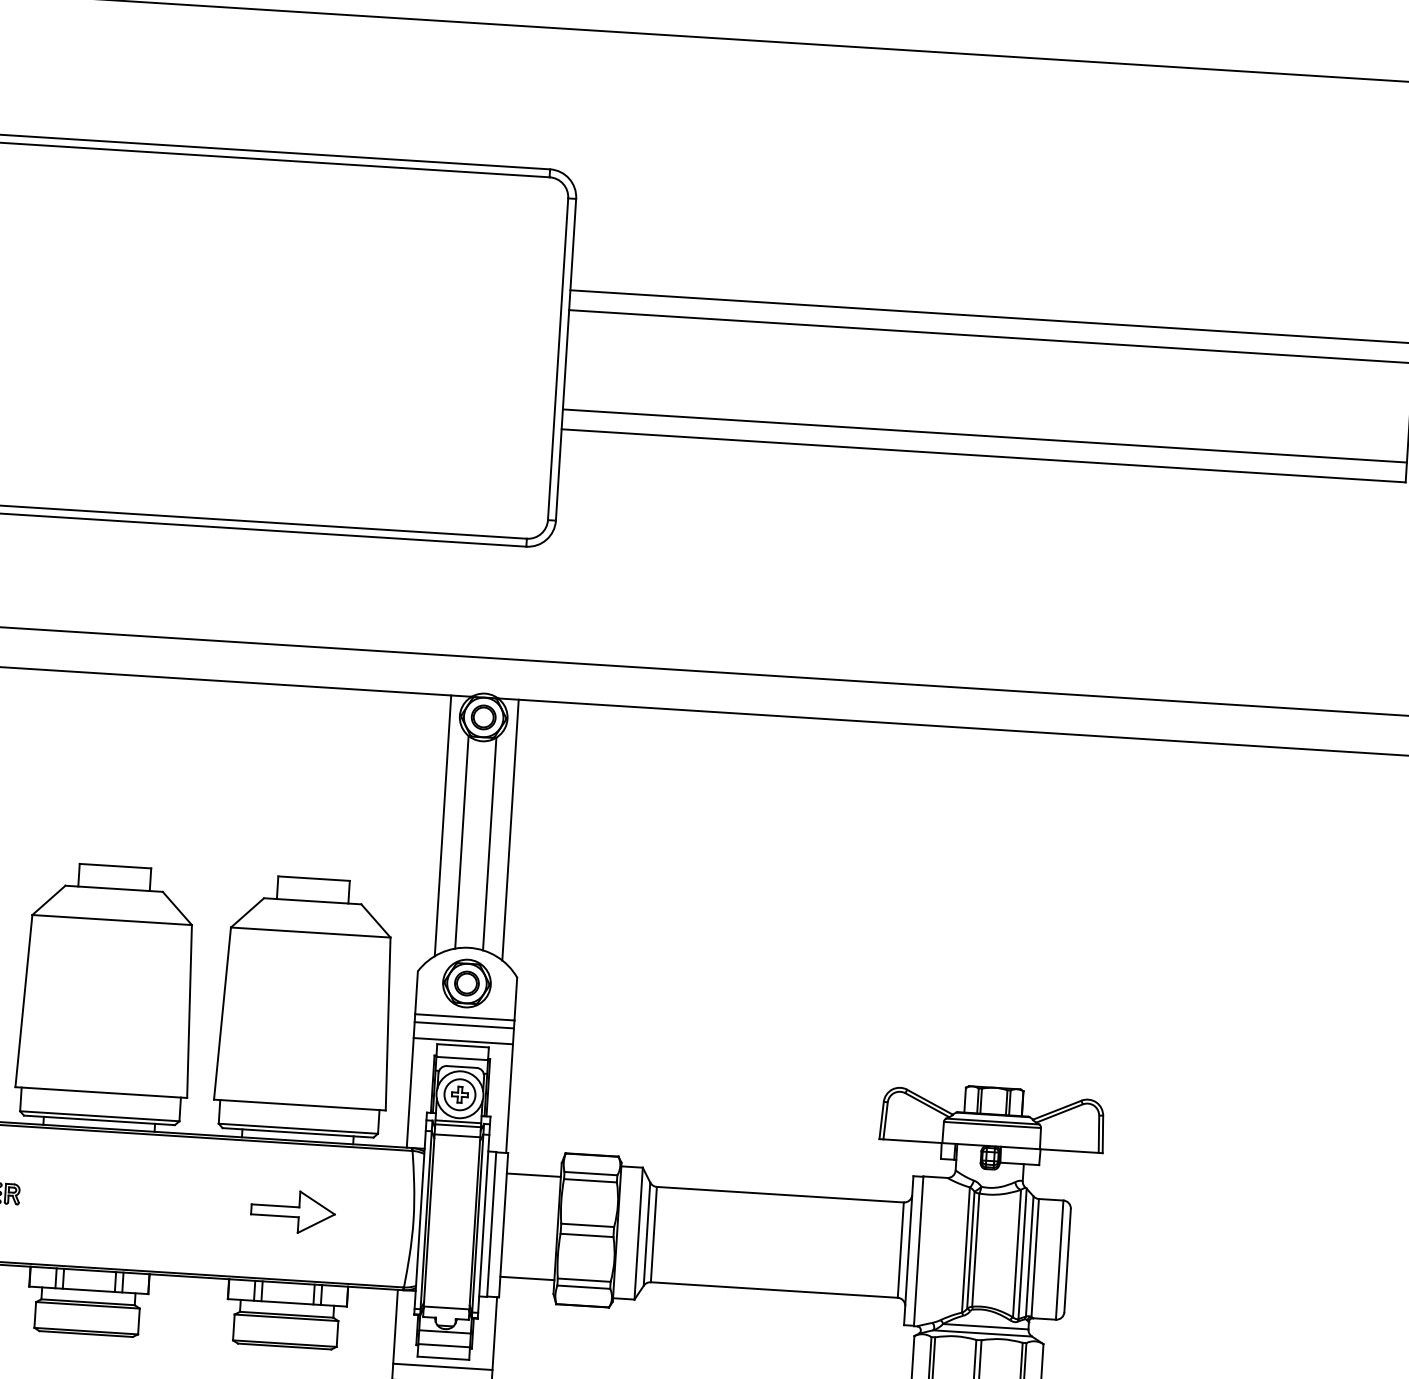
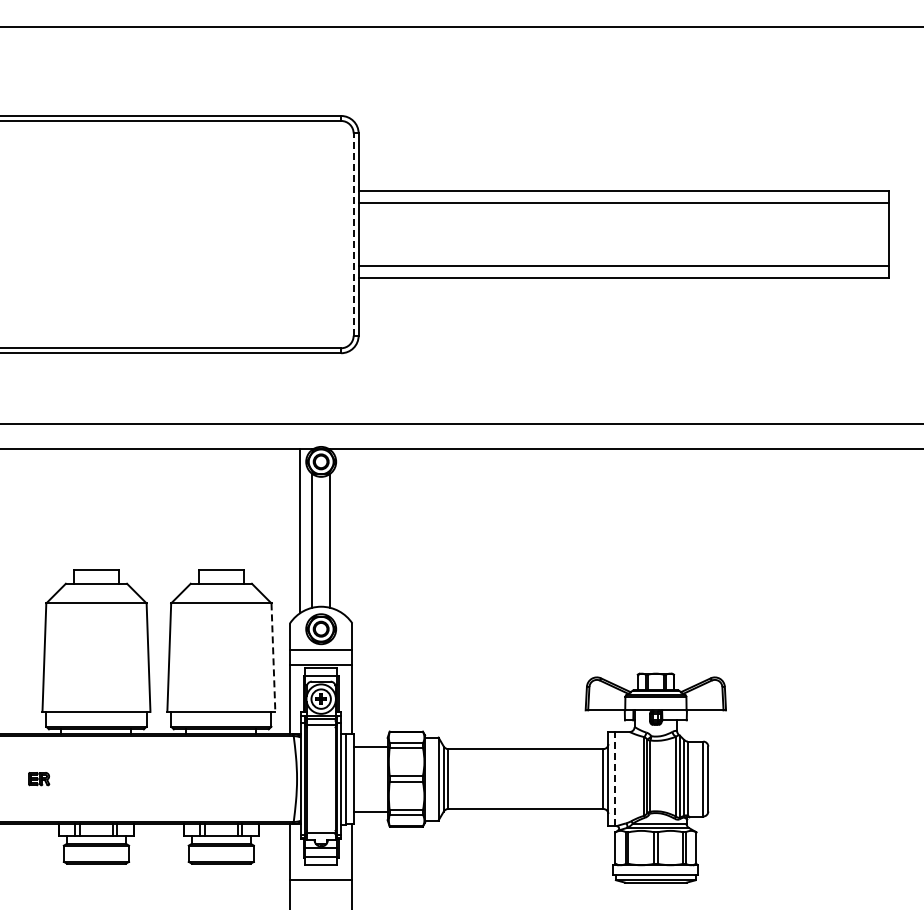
line: (557, 359) -> (353, 234), solid -> dashed
line: (510, 830) -> (342, 531), removed
line: (388, 1025) -> (273, 658), solid -> dashed
line: (463, 1025) -> (320, 655), removed
part: (293, 1212) -> (221, 779), removed
line: (918, 1250) -> (614, 778), solid -> dashed
line: (441, 1367) -> (320, 870), removed

